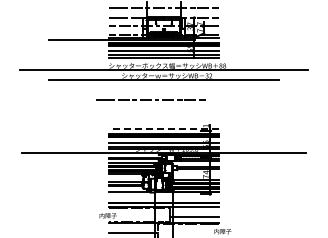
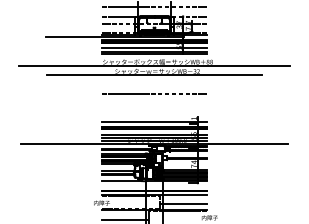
line: (150, 99) -> (154, 93), moved
line: (163, 129) -> (154, 121), dashed -> solid

